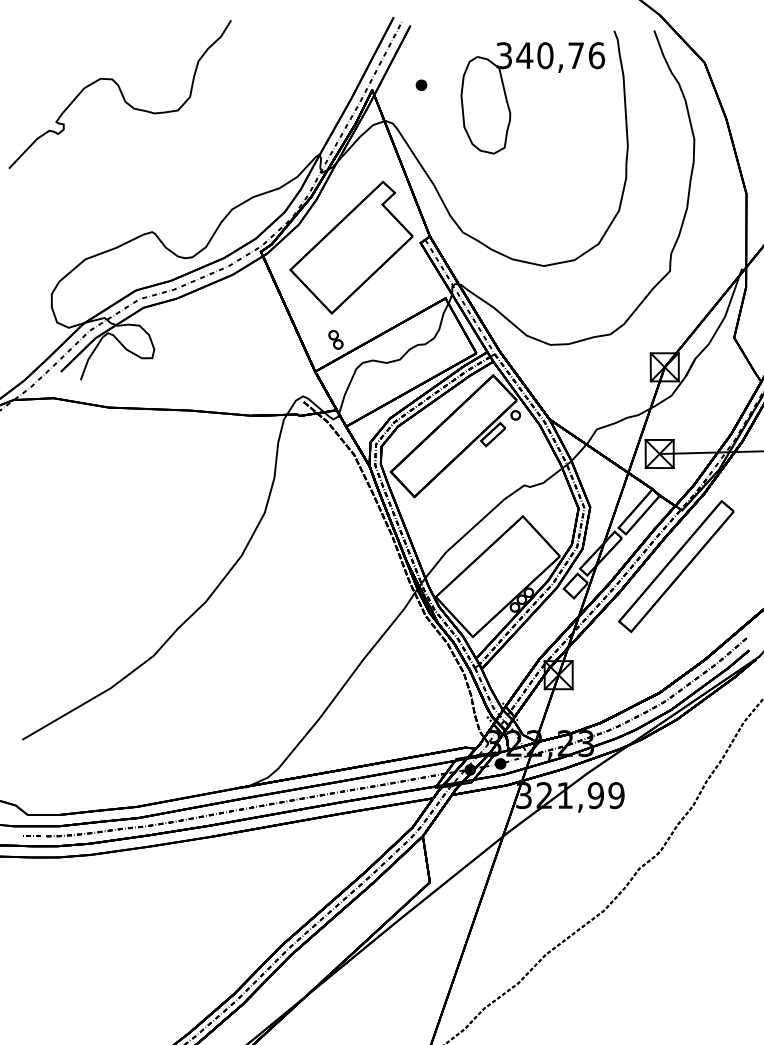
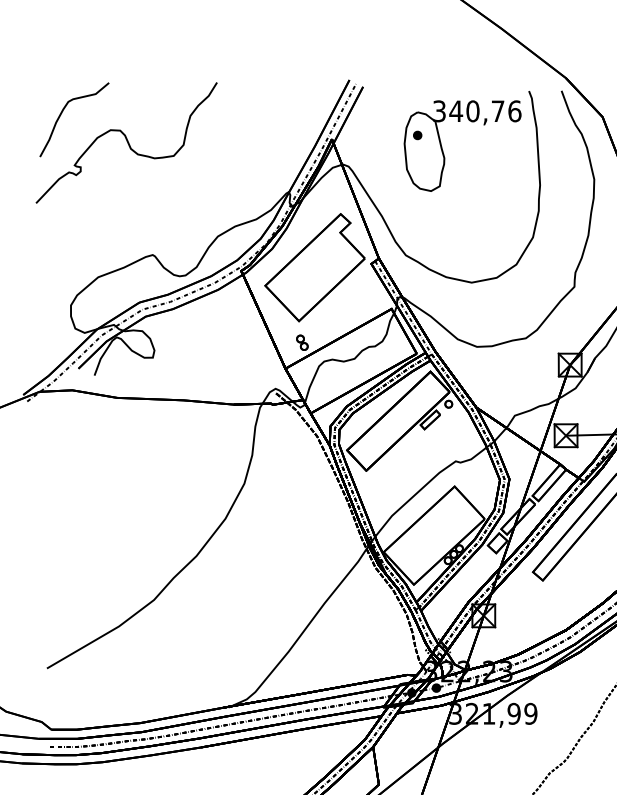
curve: (41, 57) -> (62, 112), added
part: (421, 84) -> (417, 134), moved

